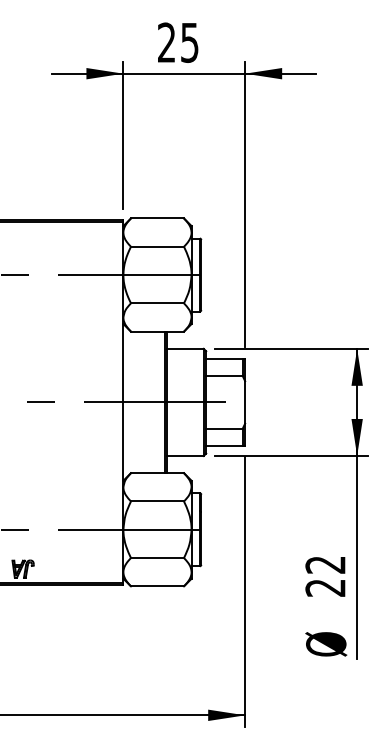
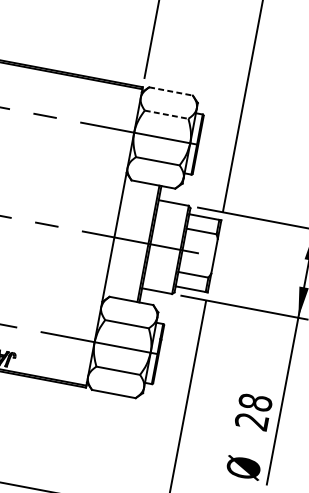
line: (157, 218) -> (171, 91), solid -> dashed
line: (157, 246) -> (166, 114), solid -> dashed
text: (325, 564) -> (255, 402), 22 -> 28

